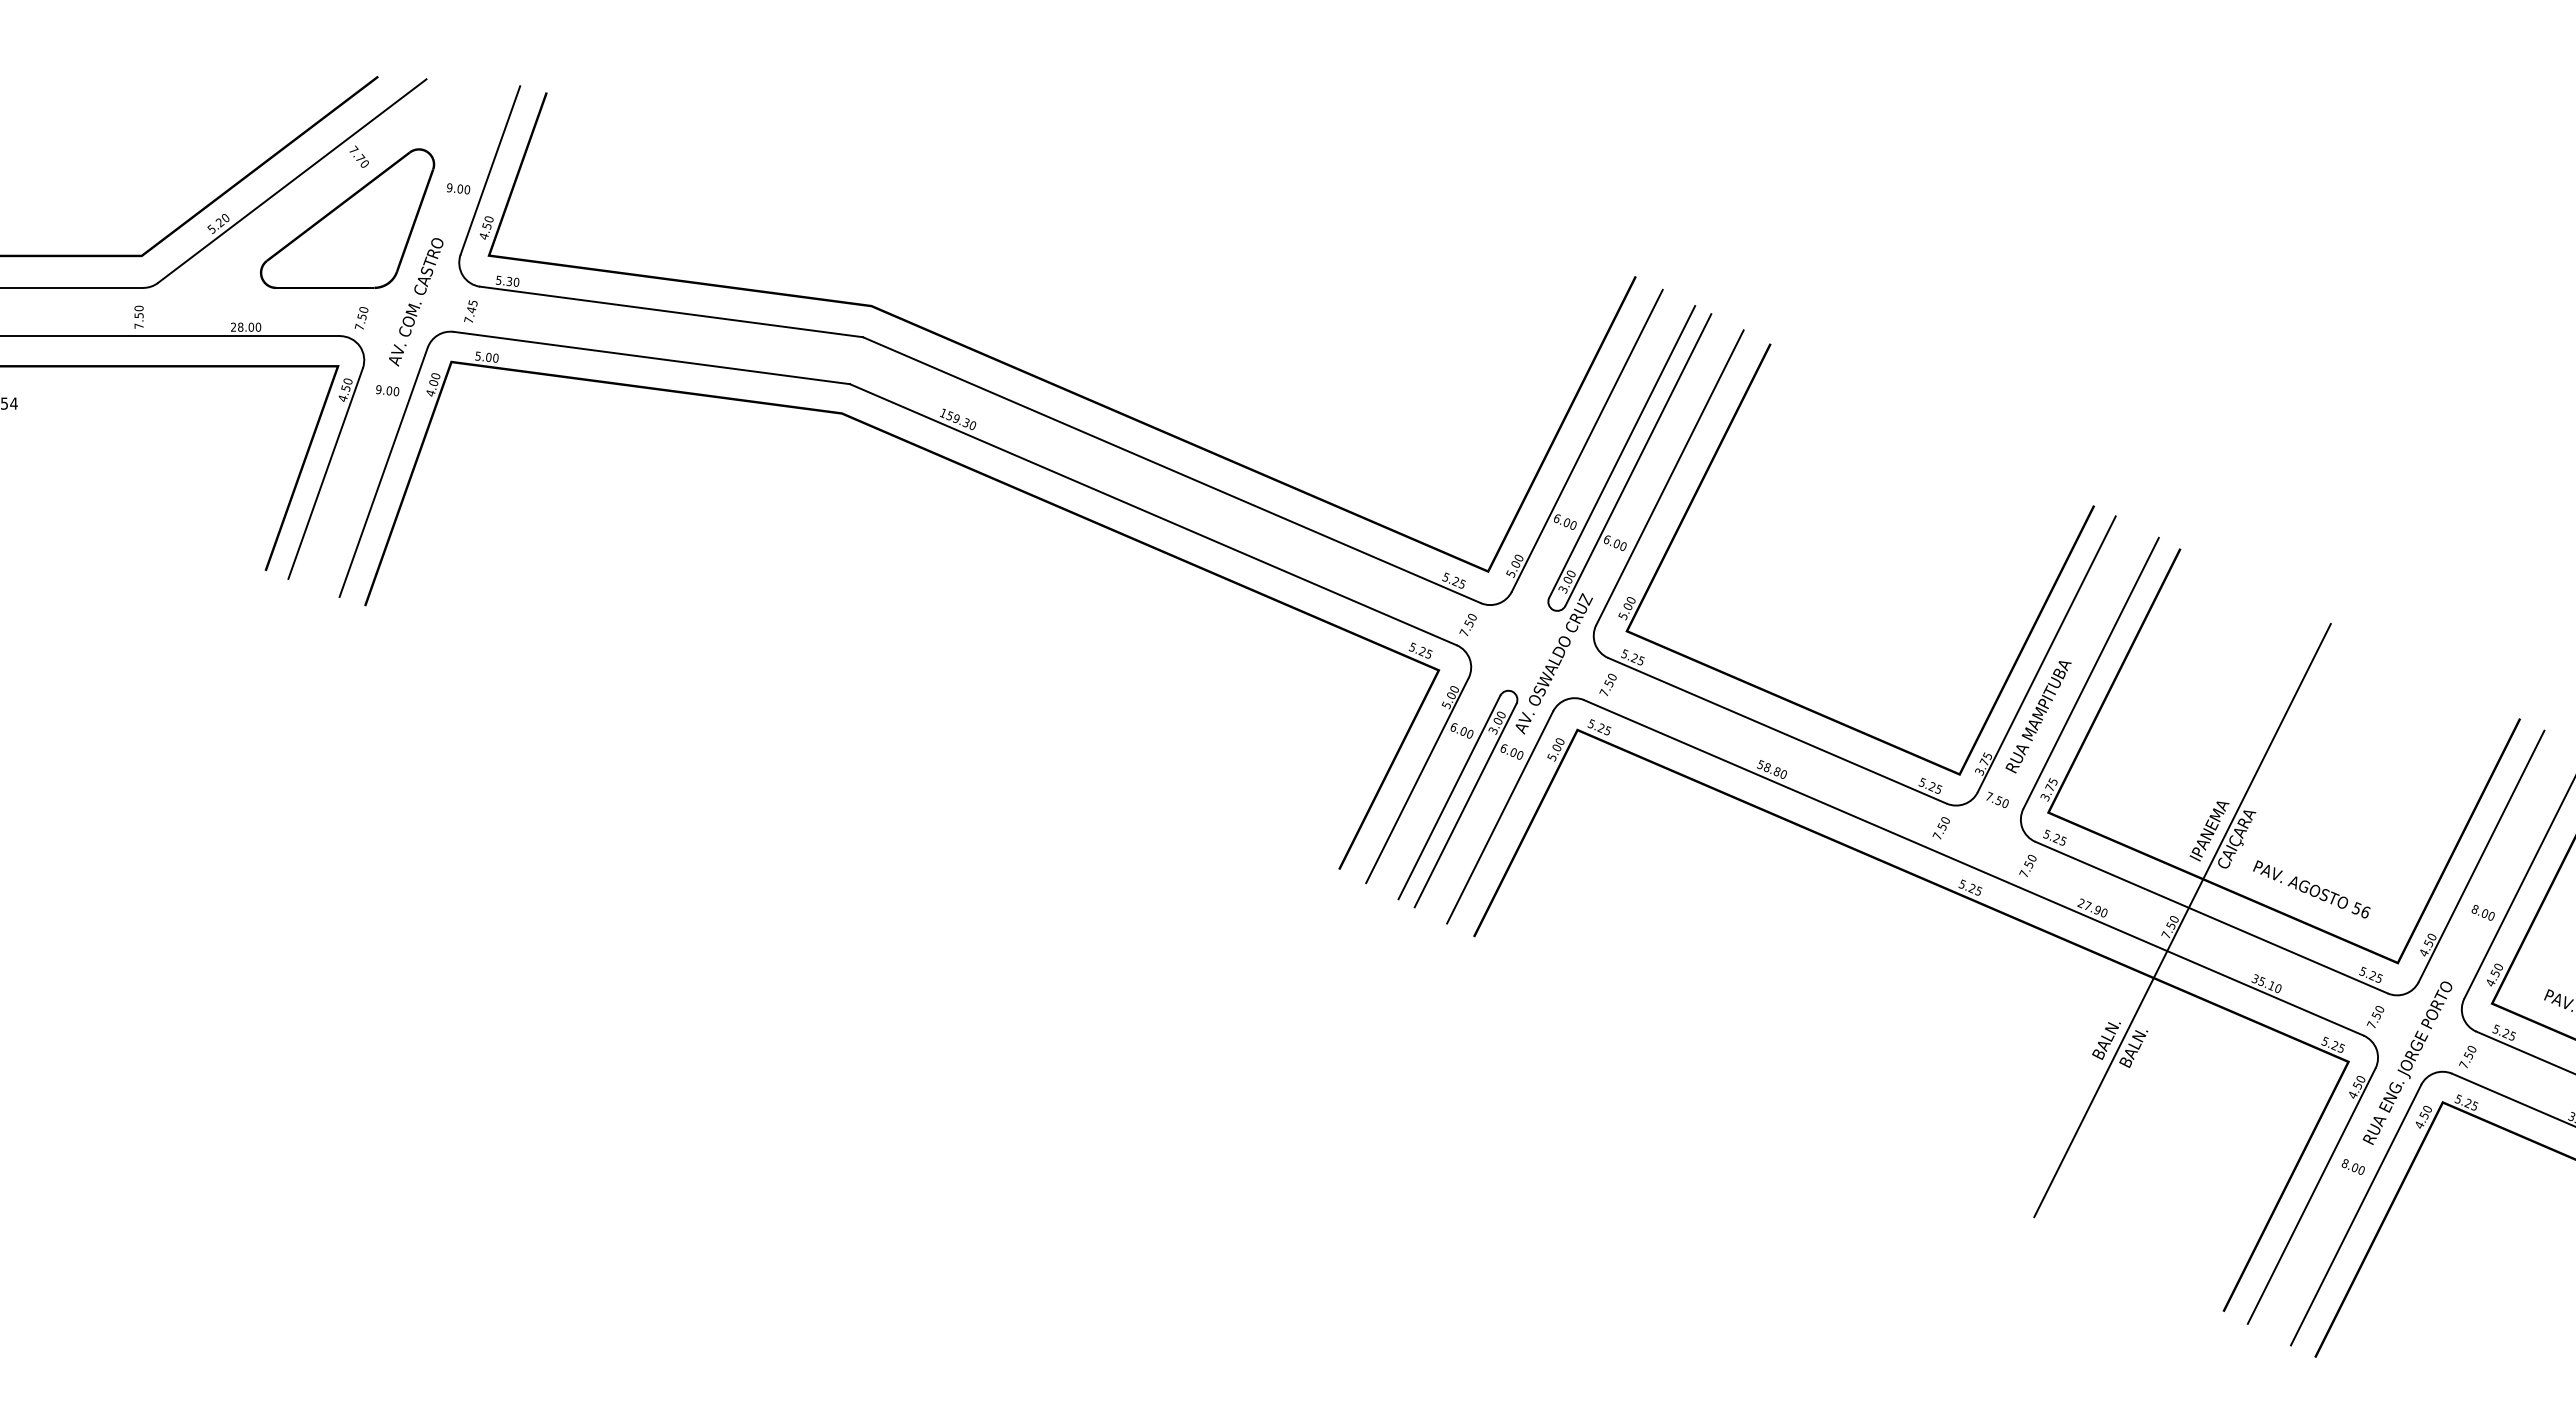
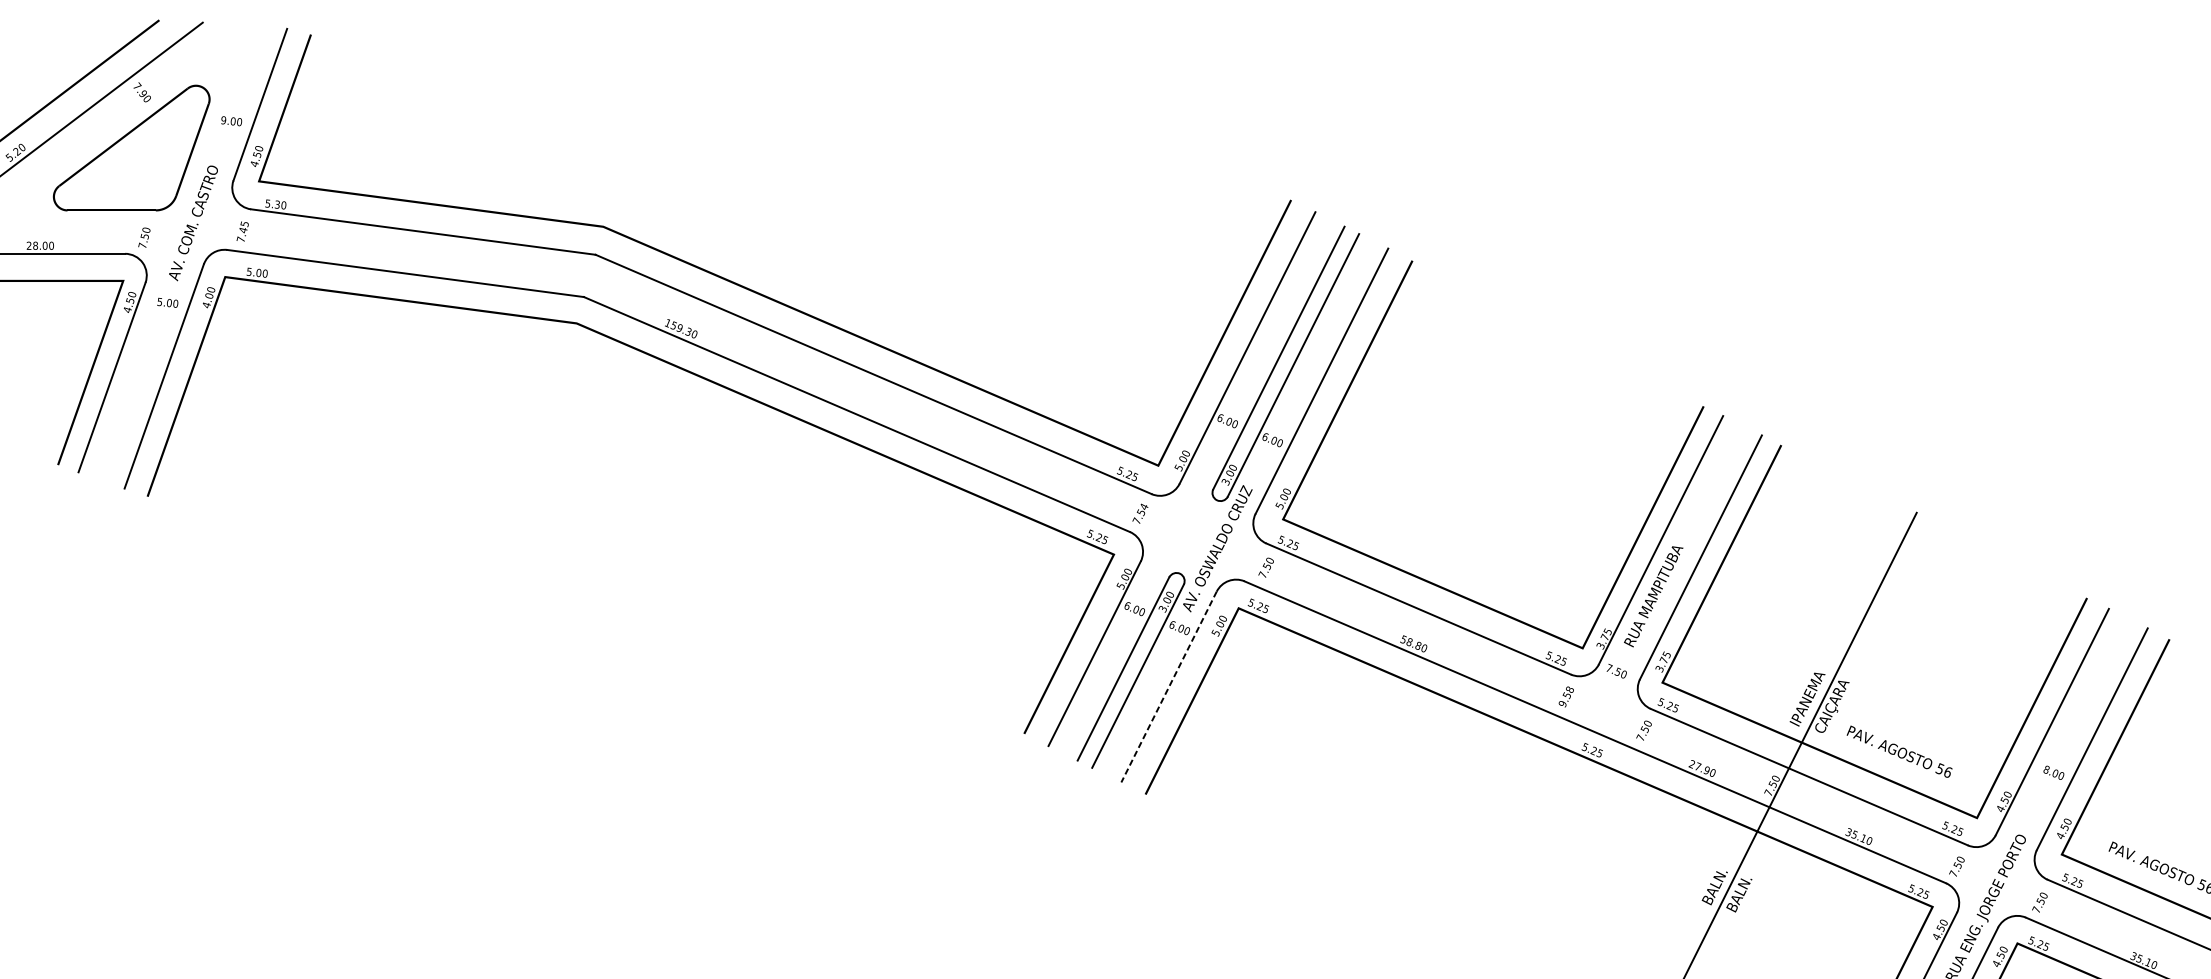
text: (360, 157) -> (143, 93), 7.70 -> 7.90
text: (378, 389) -> (159, 301), 9.00 -> 5.00
text: (1472, 616) -> (1144, 506), 7.50 -> 7.54
line: (1500, 817) -> (1169, 687), solid -> dashed
text: (1940, 828) -> (1565, 696), 7.50 -> 9.58

